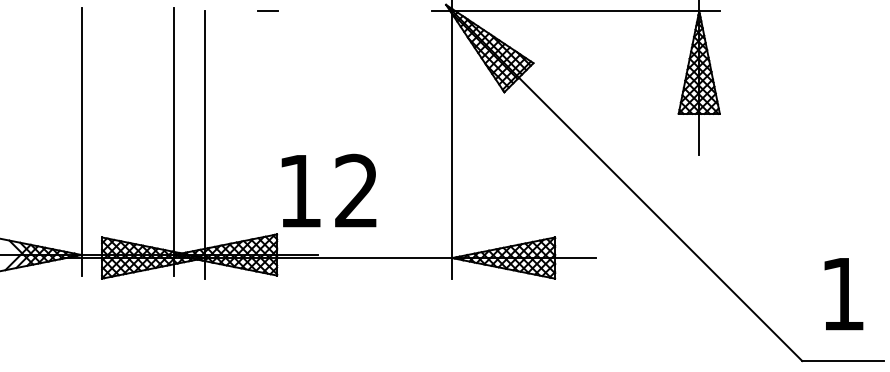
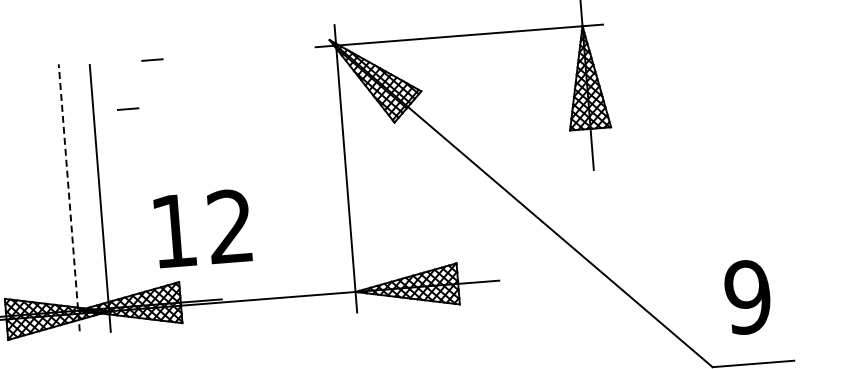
line: (239, 57) -> (127, 108), added
line: (174, 141) -> (69, 197), solid -> dashed
text: (328, 190) -> (202, 228), moved
text: (842, 293) -> (747, 296), 1 -> 9

